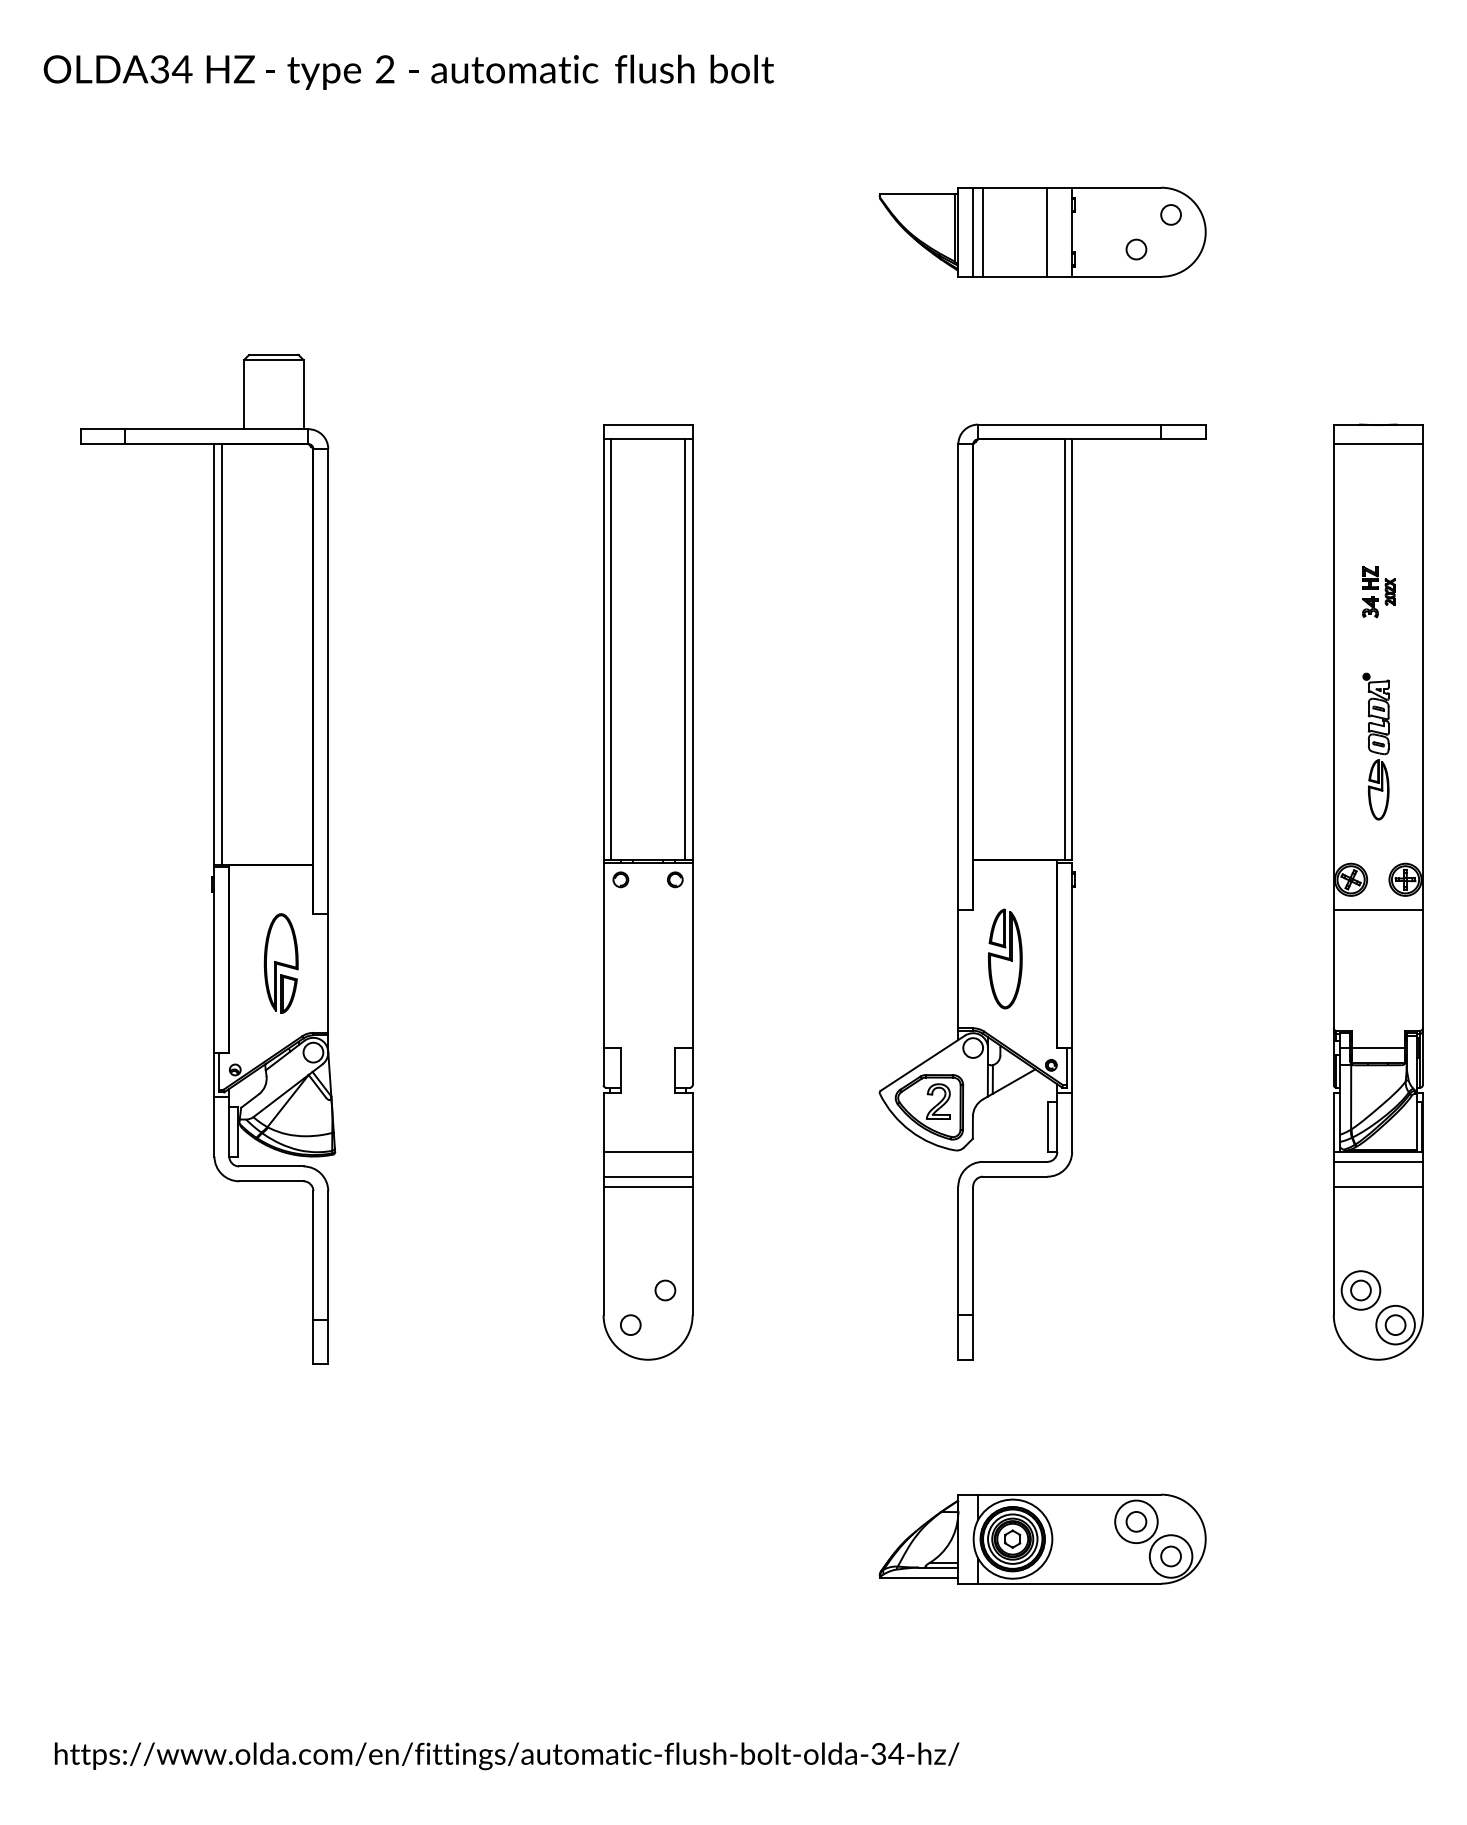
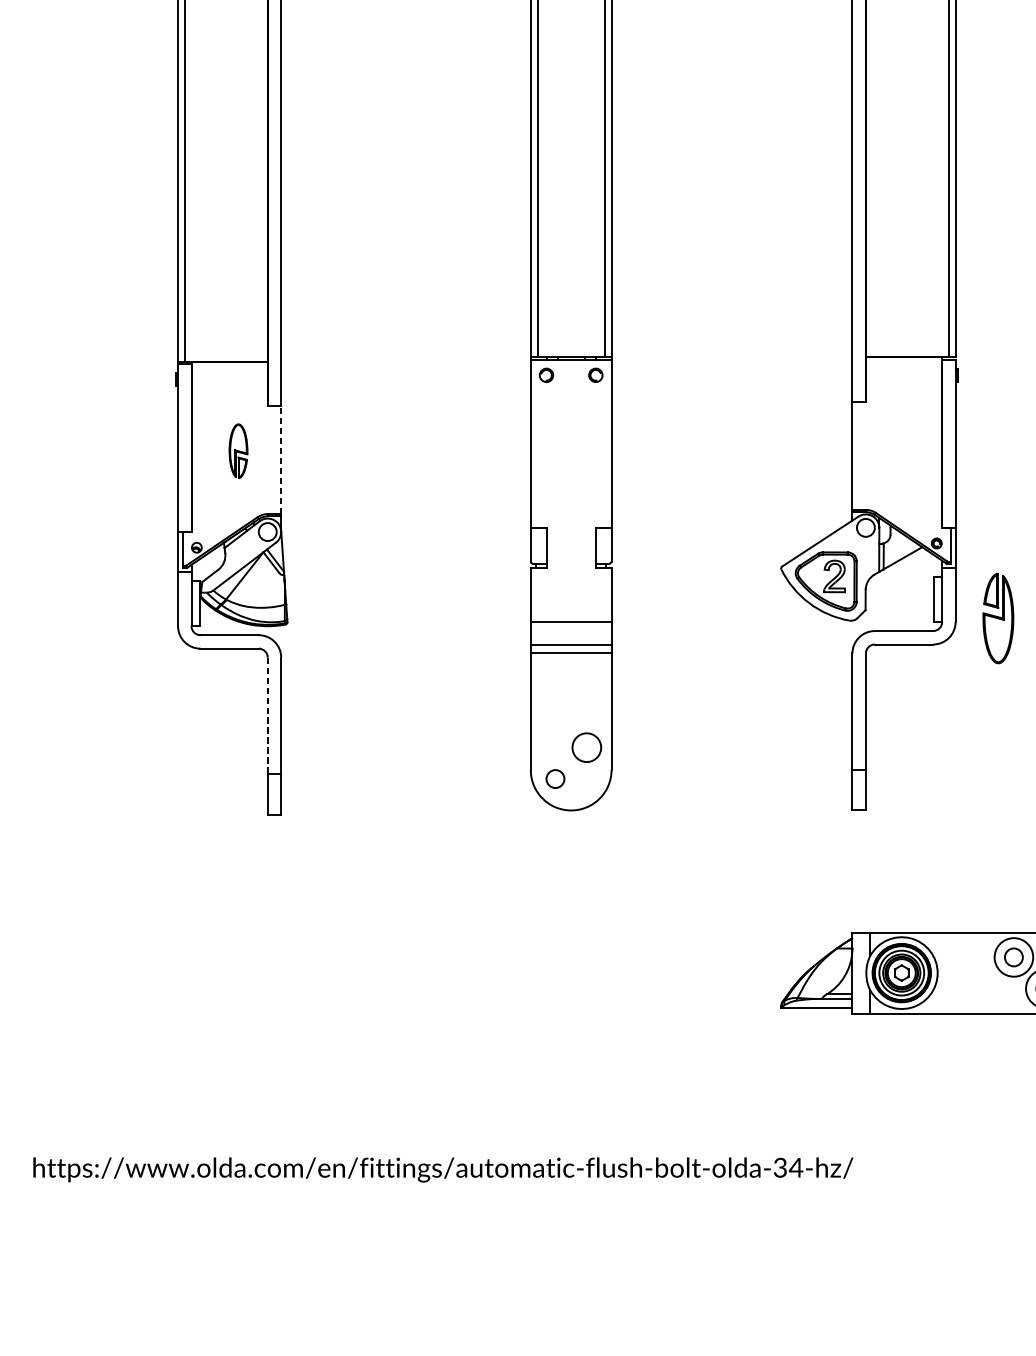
part: (1005, 958) -> (998, 618), moved
part: (280, 963) -> (237, 451), size x0.6
line: (328, 973) -> (281, 460), solid -> dashed
line: (313, 1256) -> (267, 716), solid -> dashed
circle: (665, 1290) -> (586, 747), size x1.6

